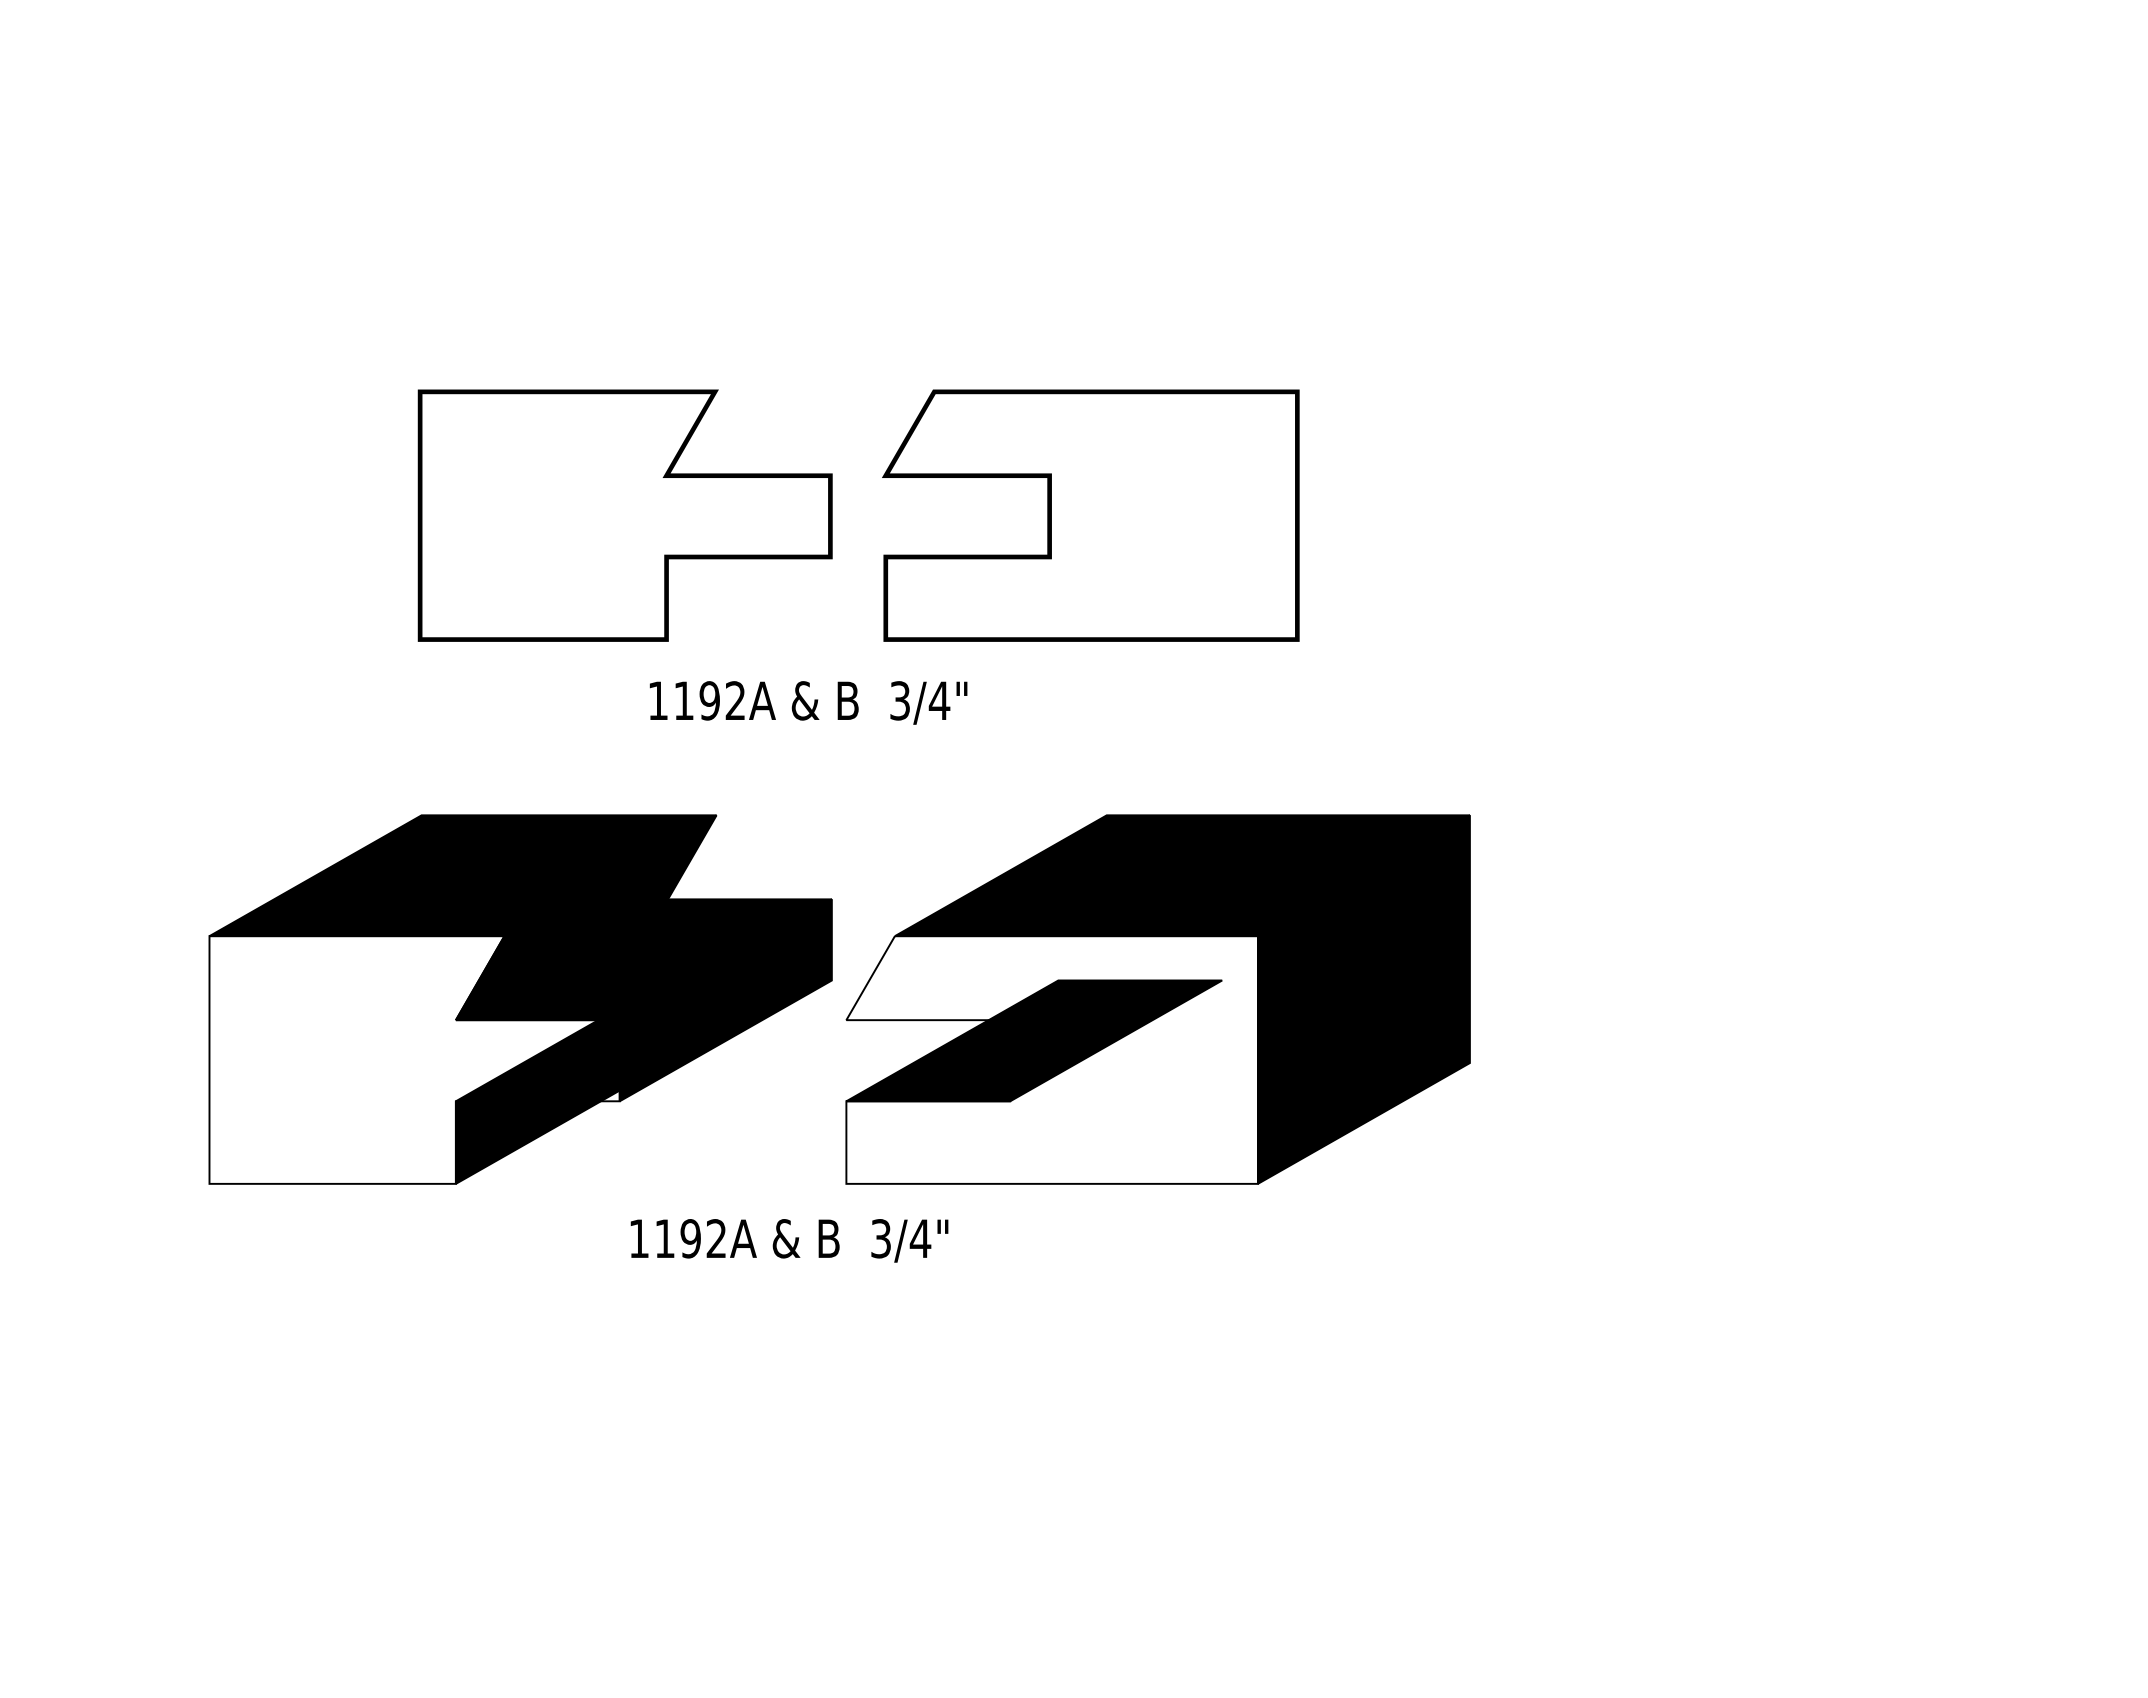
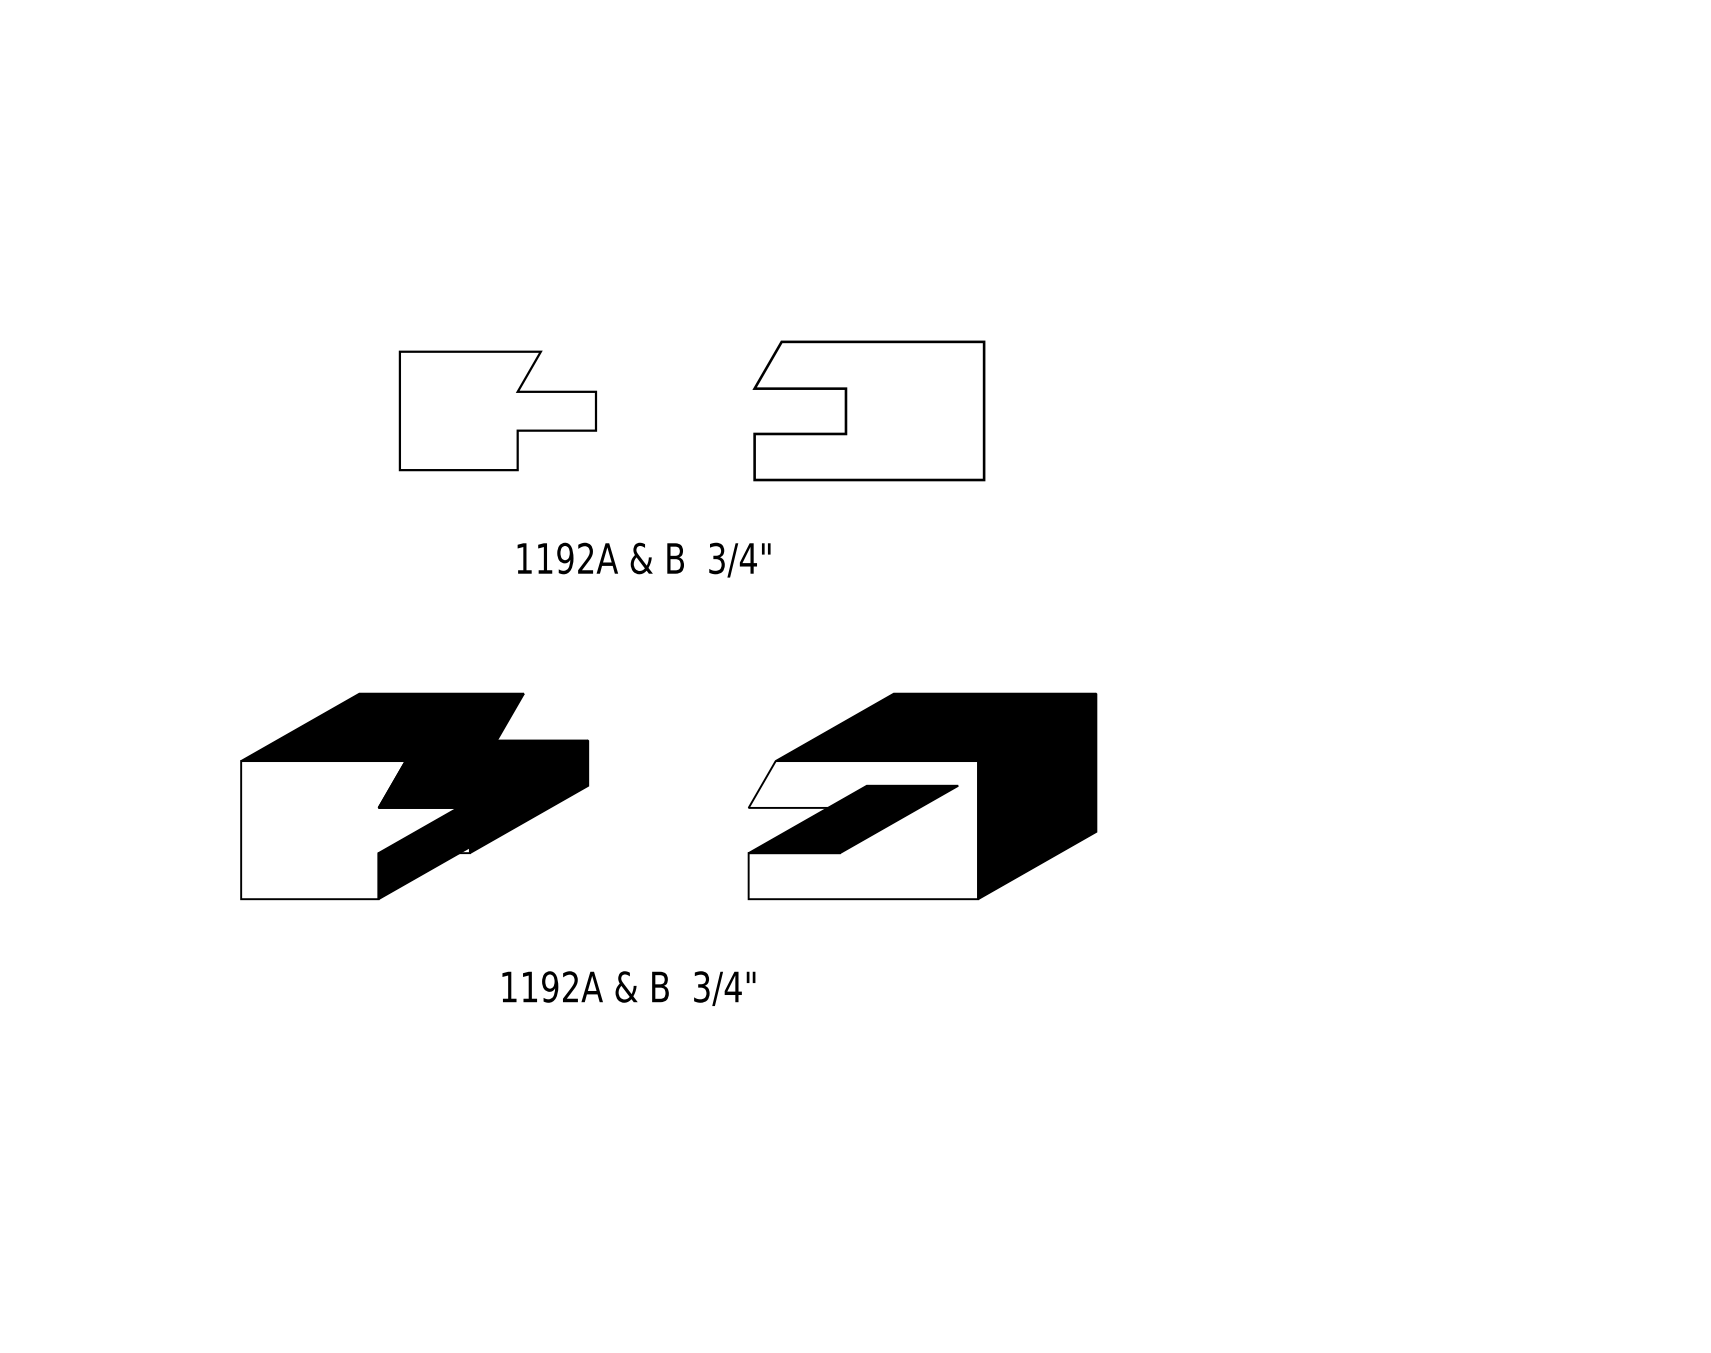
part: (624, 515) -> (497, 410), size x0.6
part: (1090, 515) -> (868, 410), size x0.7
part: (520, 999) -> (414, 796), size x0.7
part: (1157, 999) -> (922, 796), size x0.7

